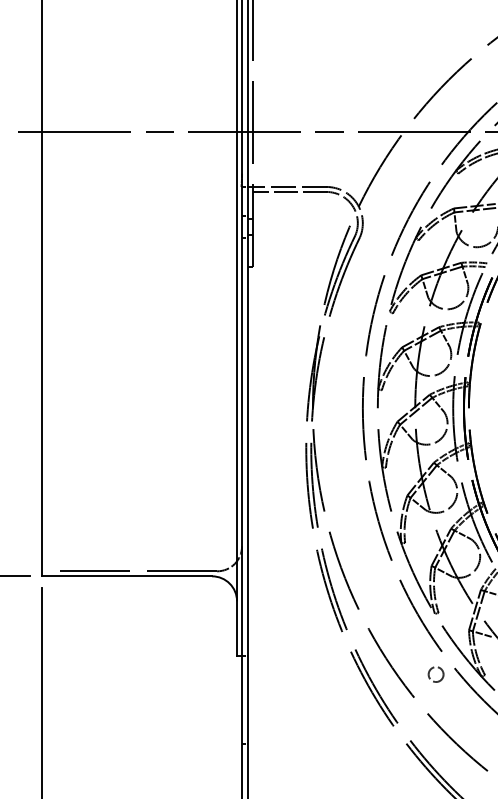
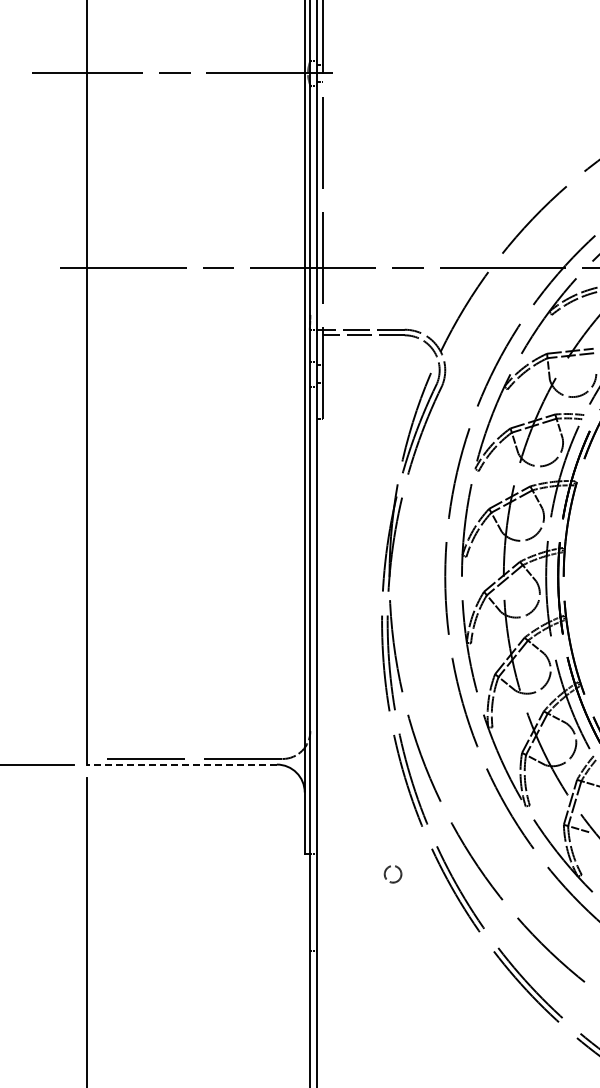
line: (127, 576) -> (182, 764), solid -> dashed
circle: (435, 674) -> (392, 874), moved

